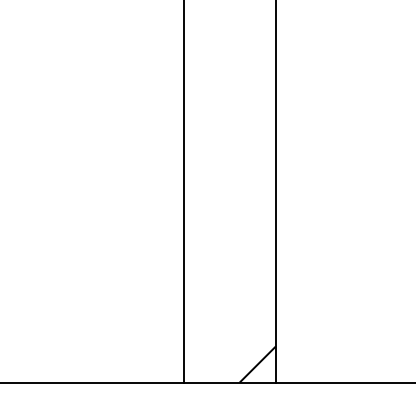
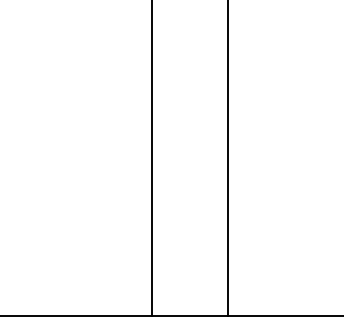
hatch: (258, 364) -> (213, 301), removed

